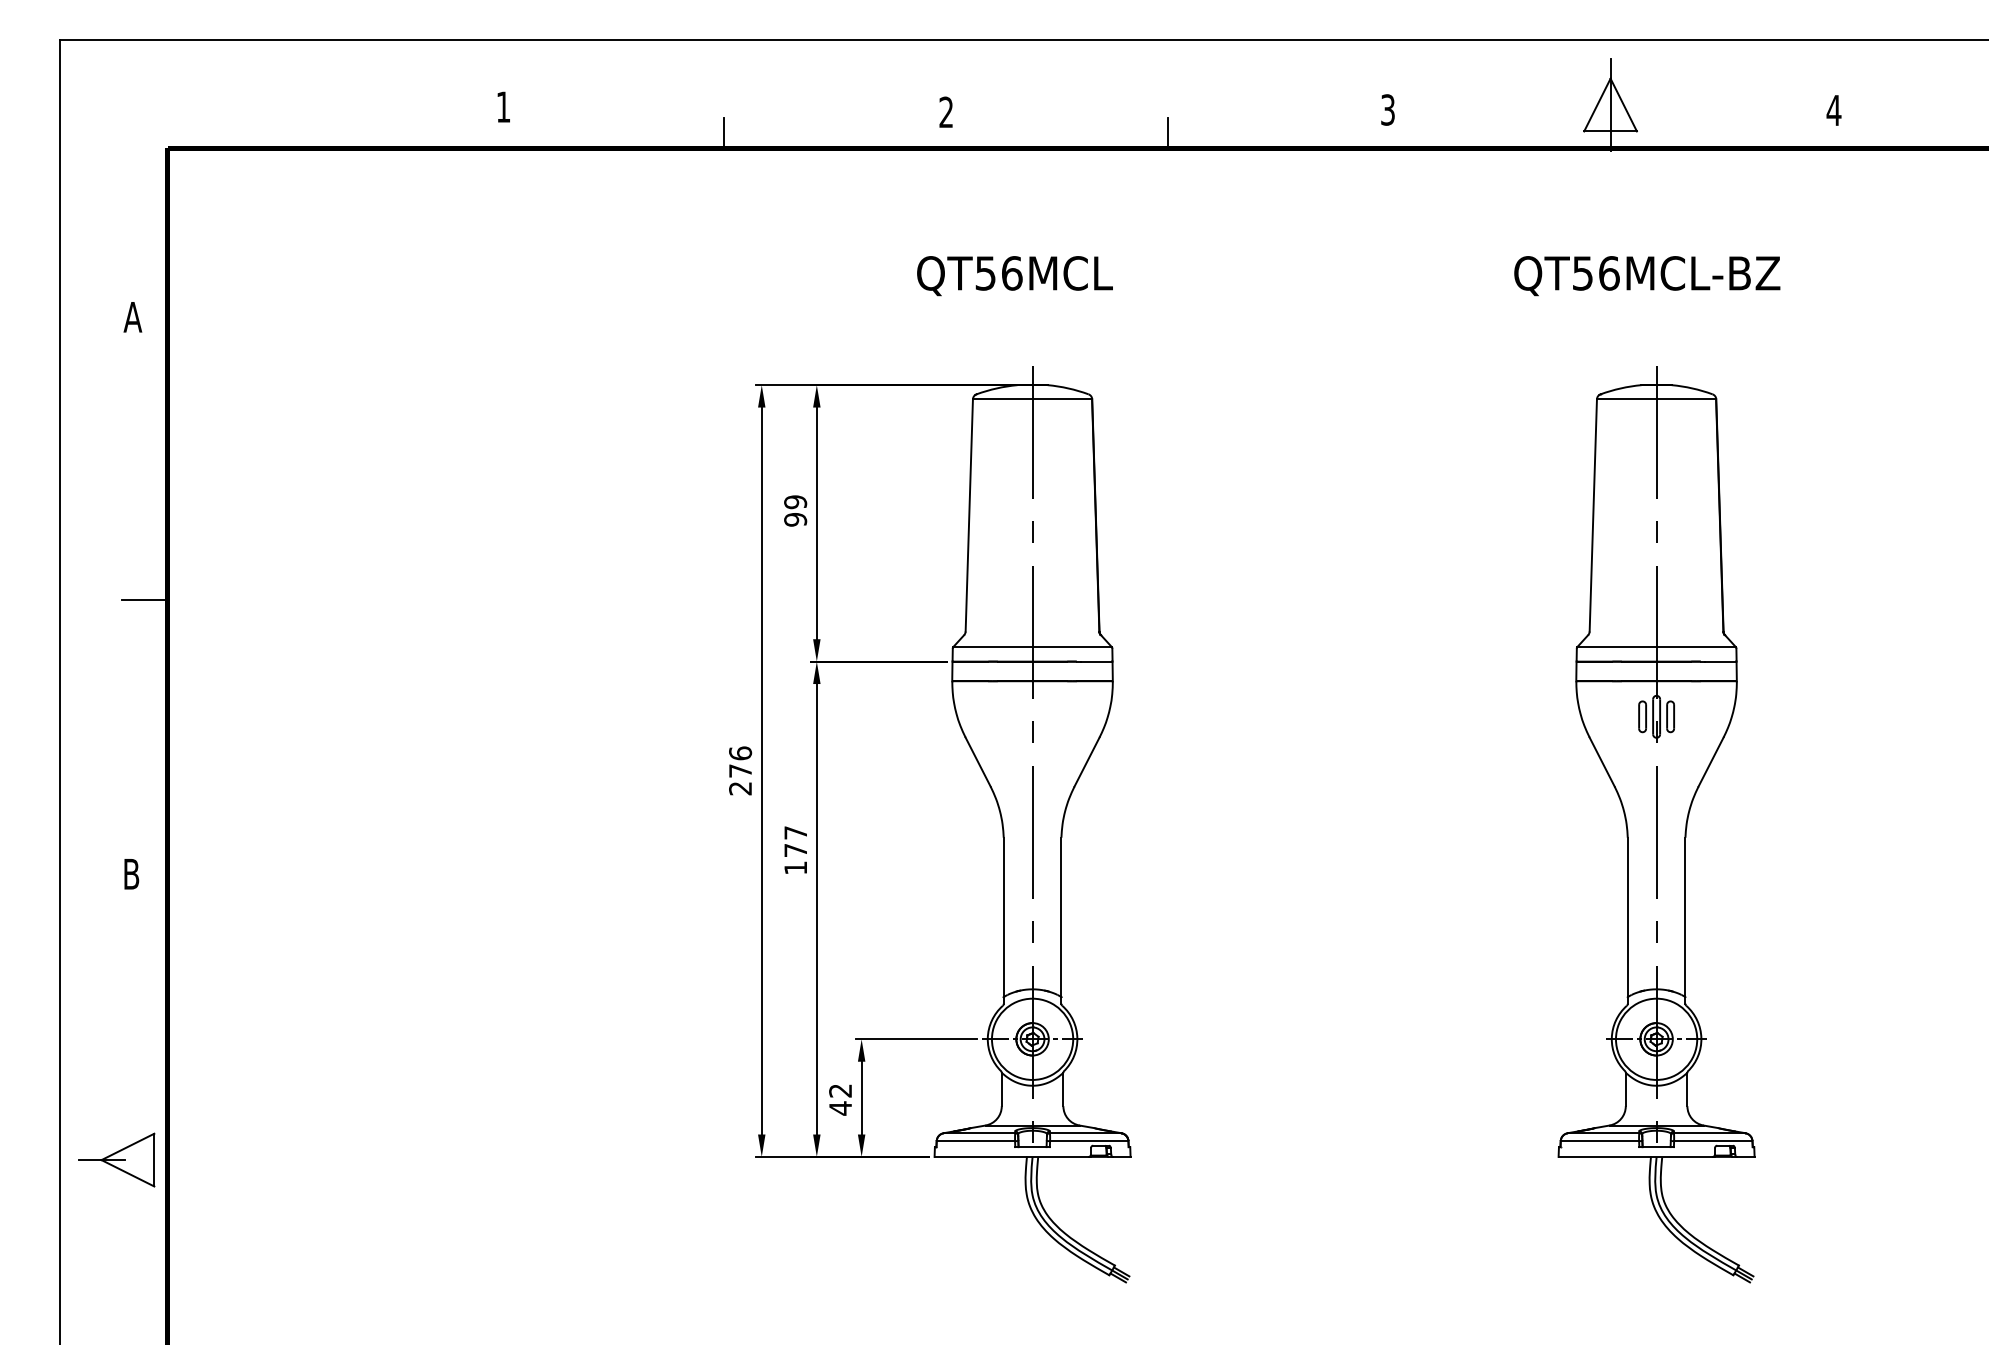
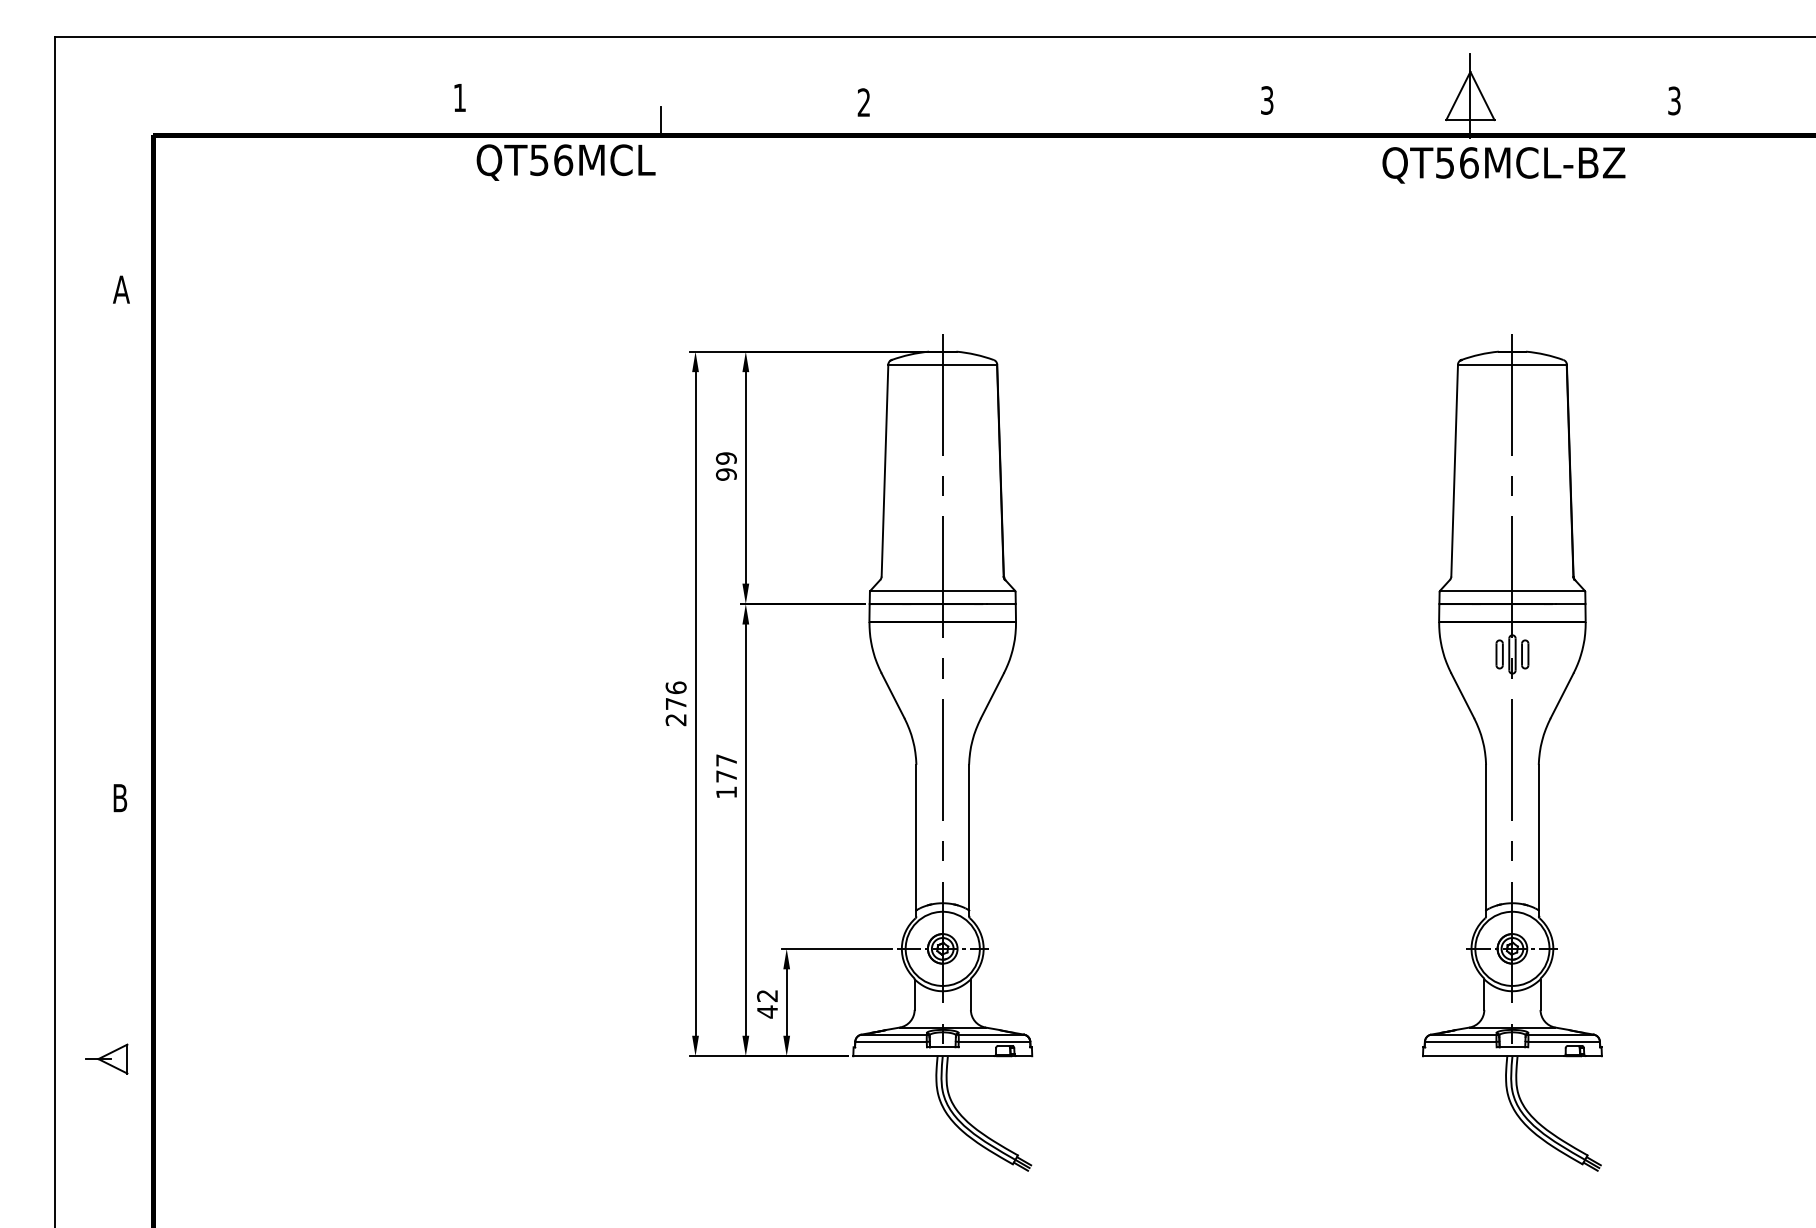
text: (1833, 110) -> (1673, 100), 4 -> 3
line: (1167, 132) -> (1065, 121), removed
text: (1014, 276) -> (565, 163), moved
text: (1647, 276) -> (1504, 165), moved
line: (144, 600) -> (132, 548), removed
part: (116, 1159) -> (106, 1058), size x0.6

